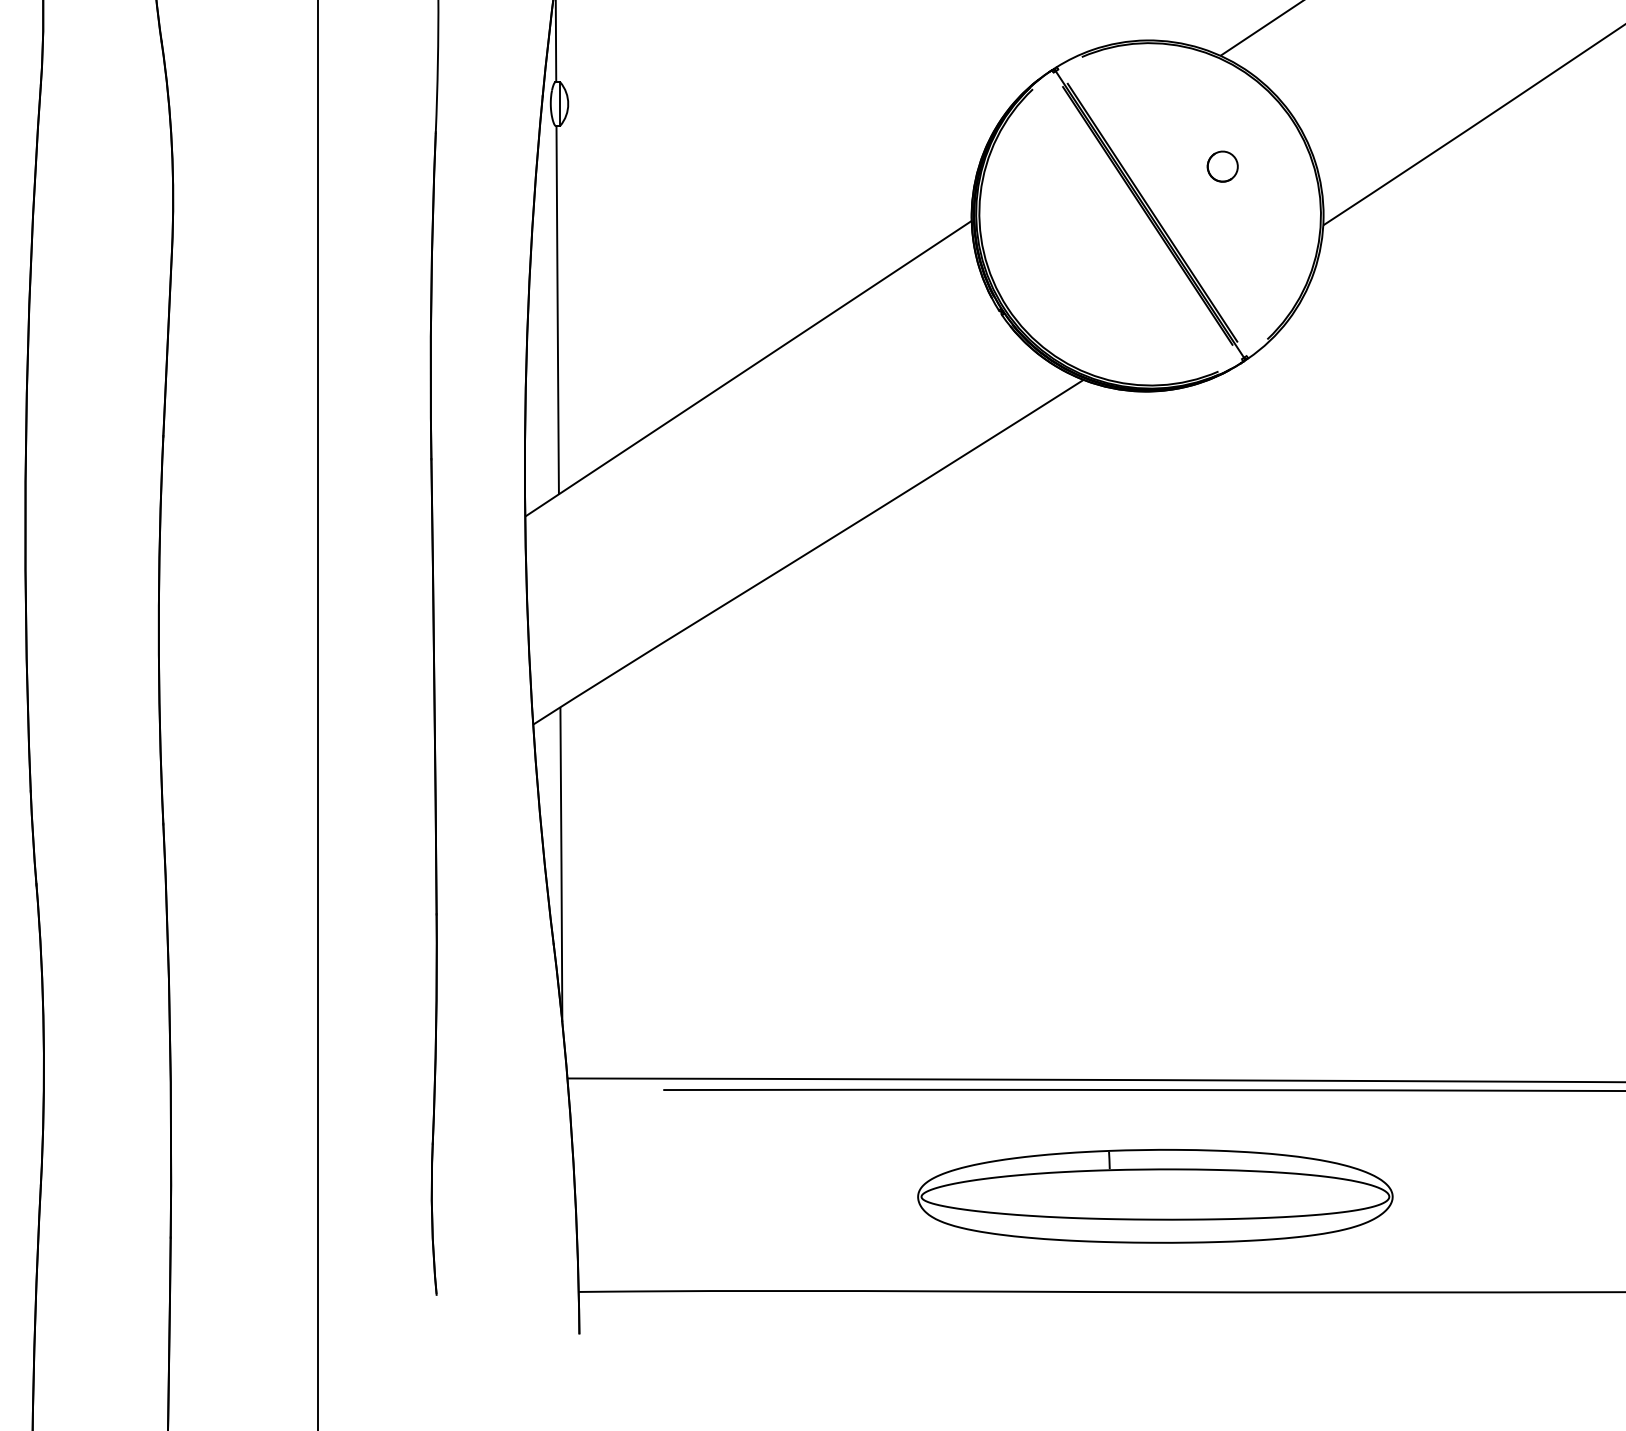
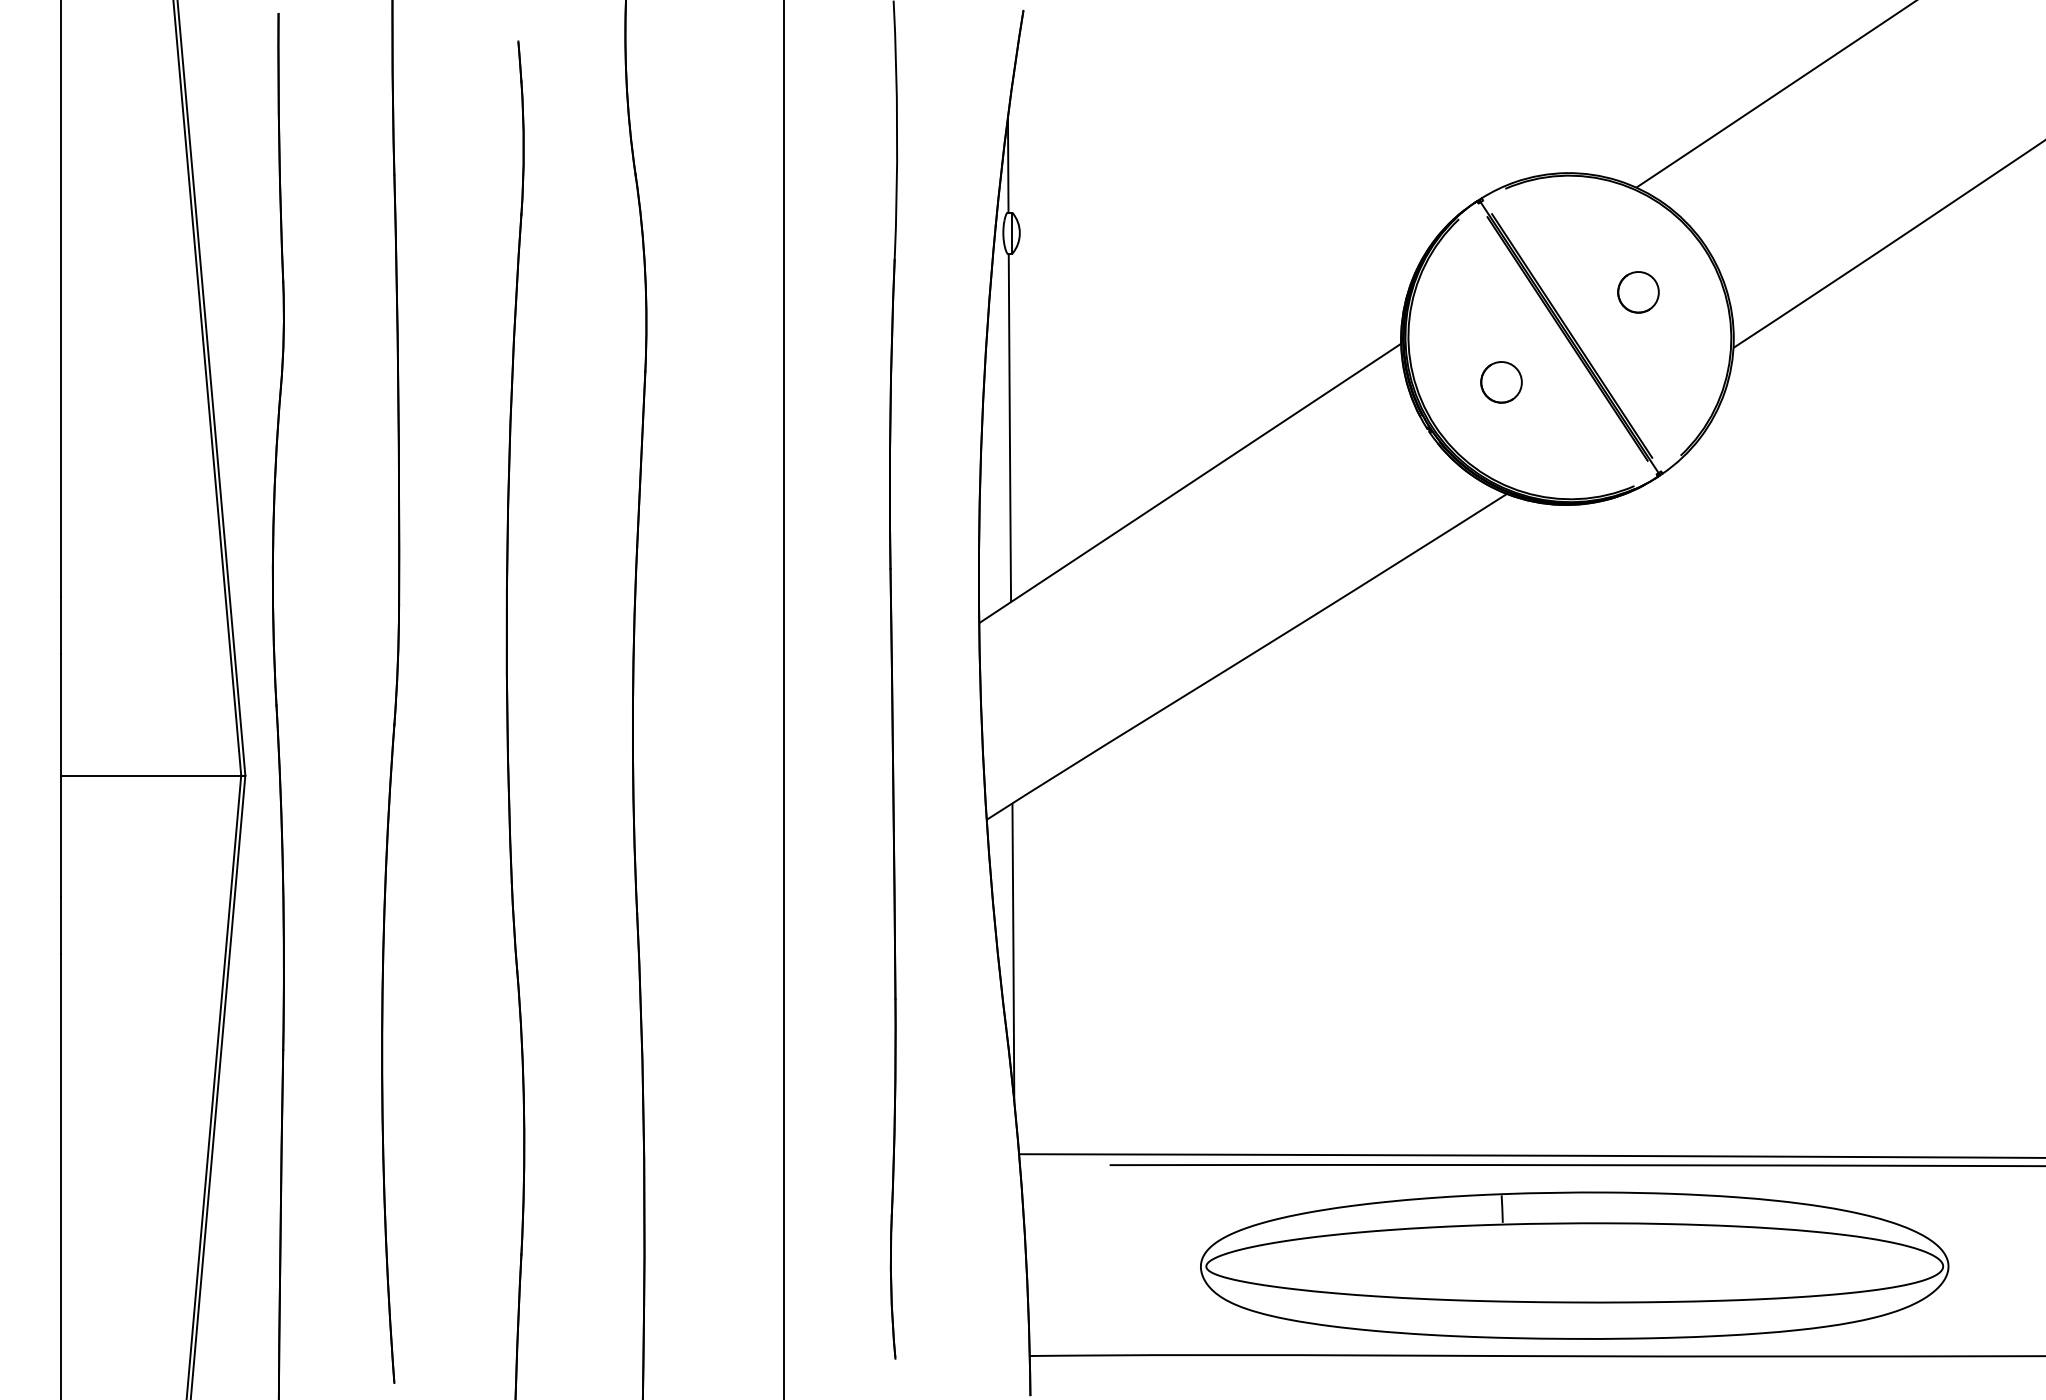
part: (1222, 166) -> (1638, 292), size x1.43
part: (1077, 261) -> (1501, 382), added
part: (1155, 1196) -> (1574, 1265), size x1.67

